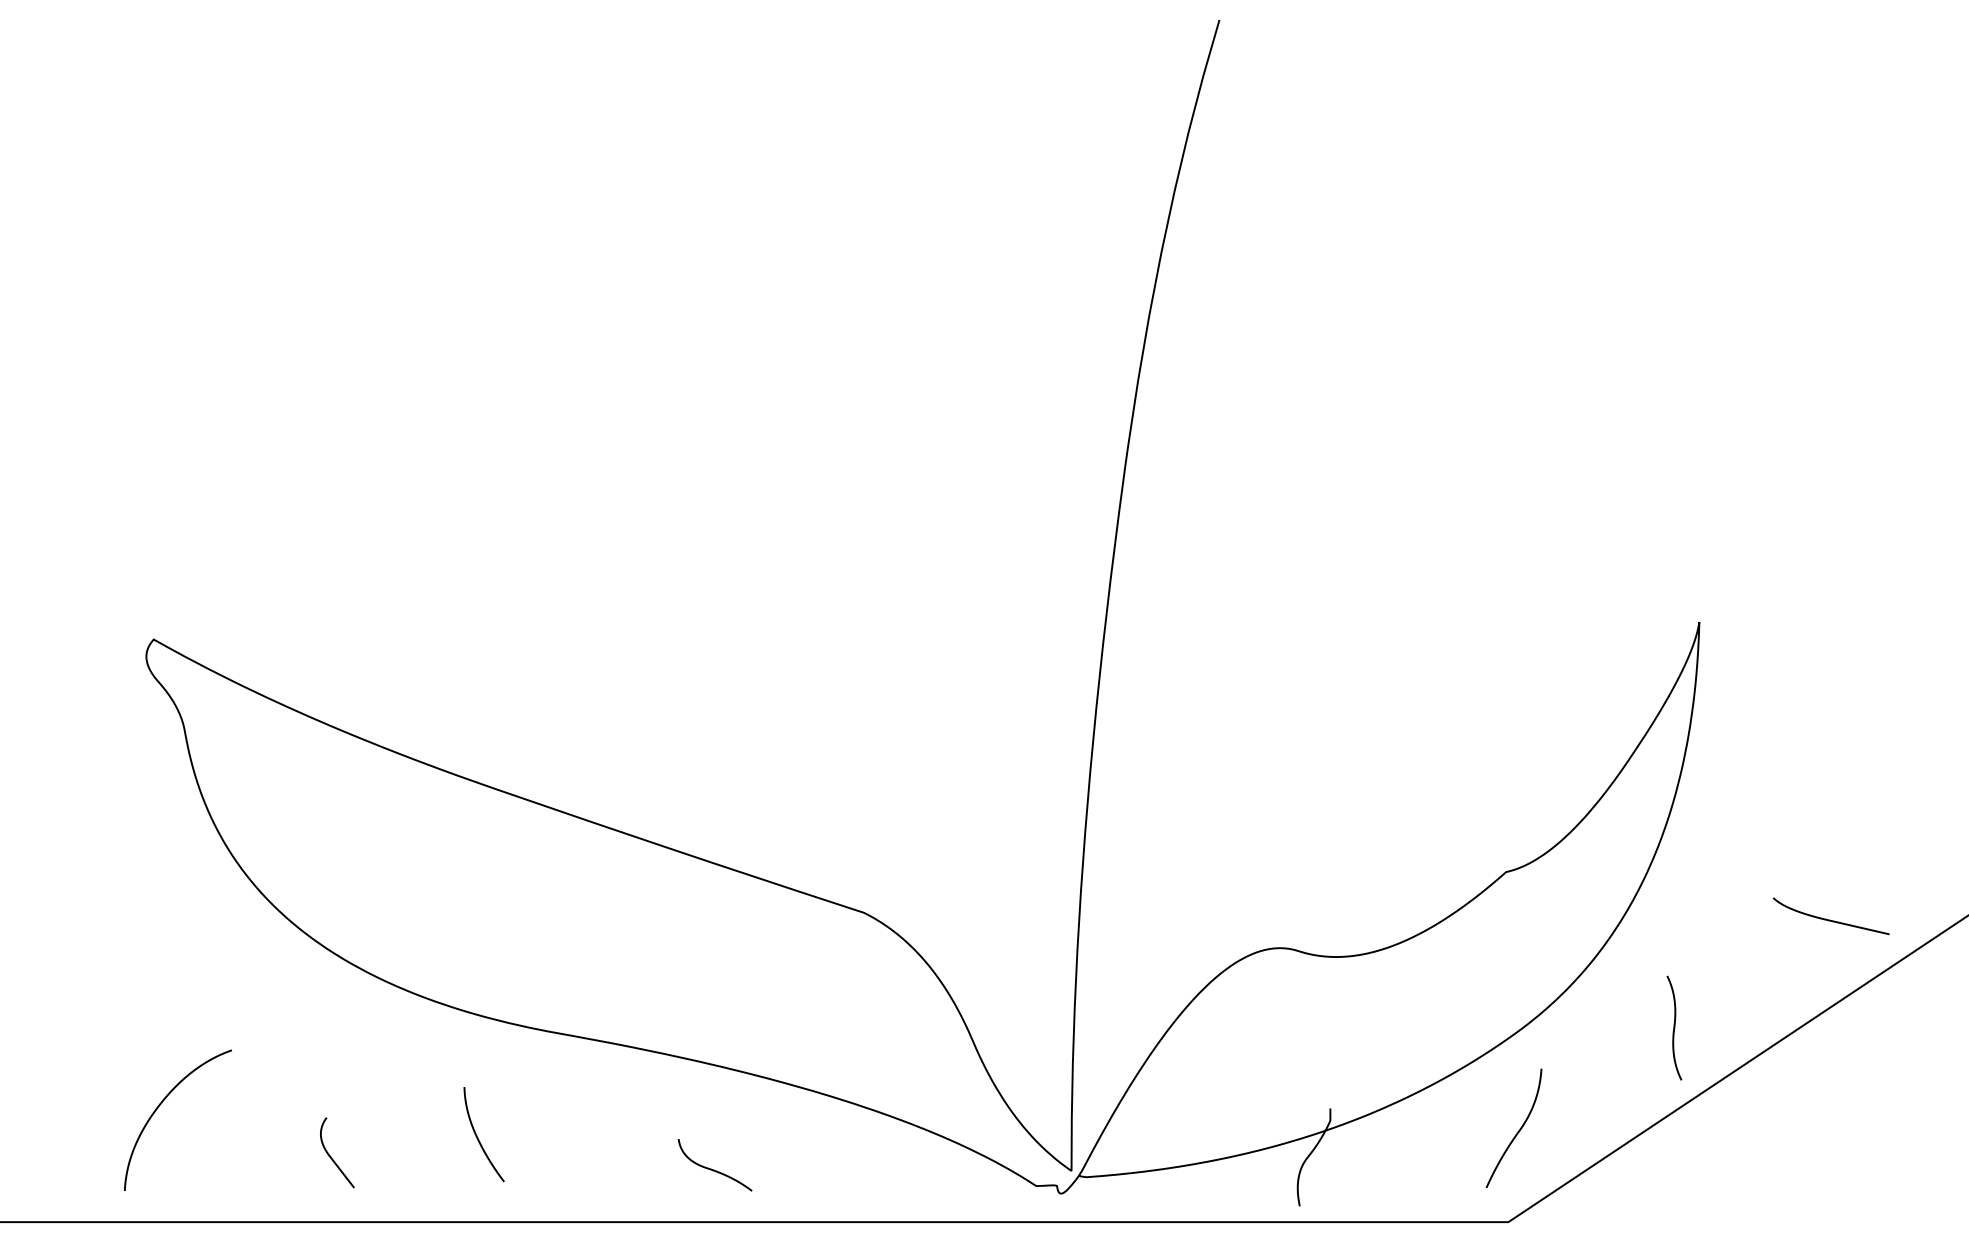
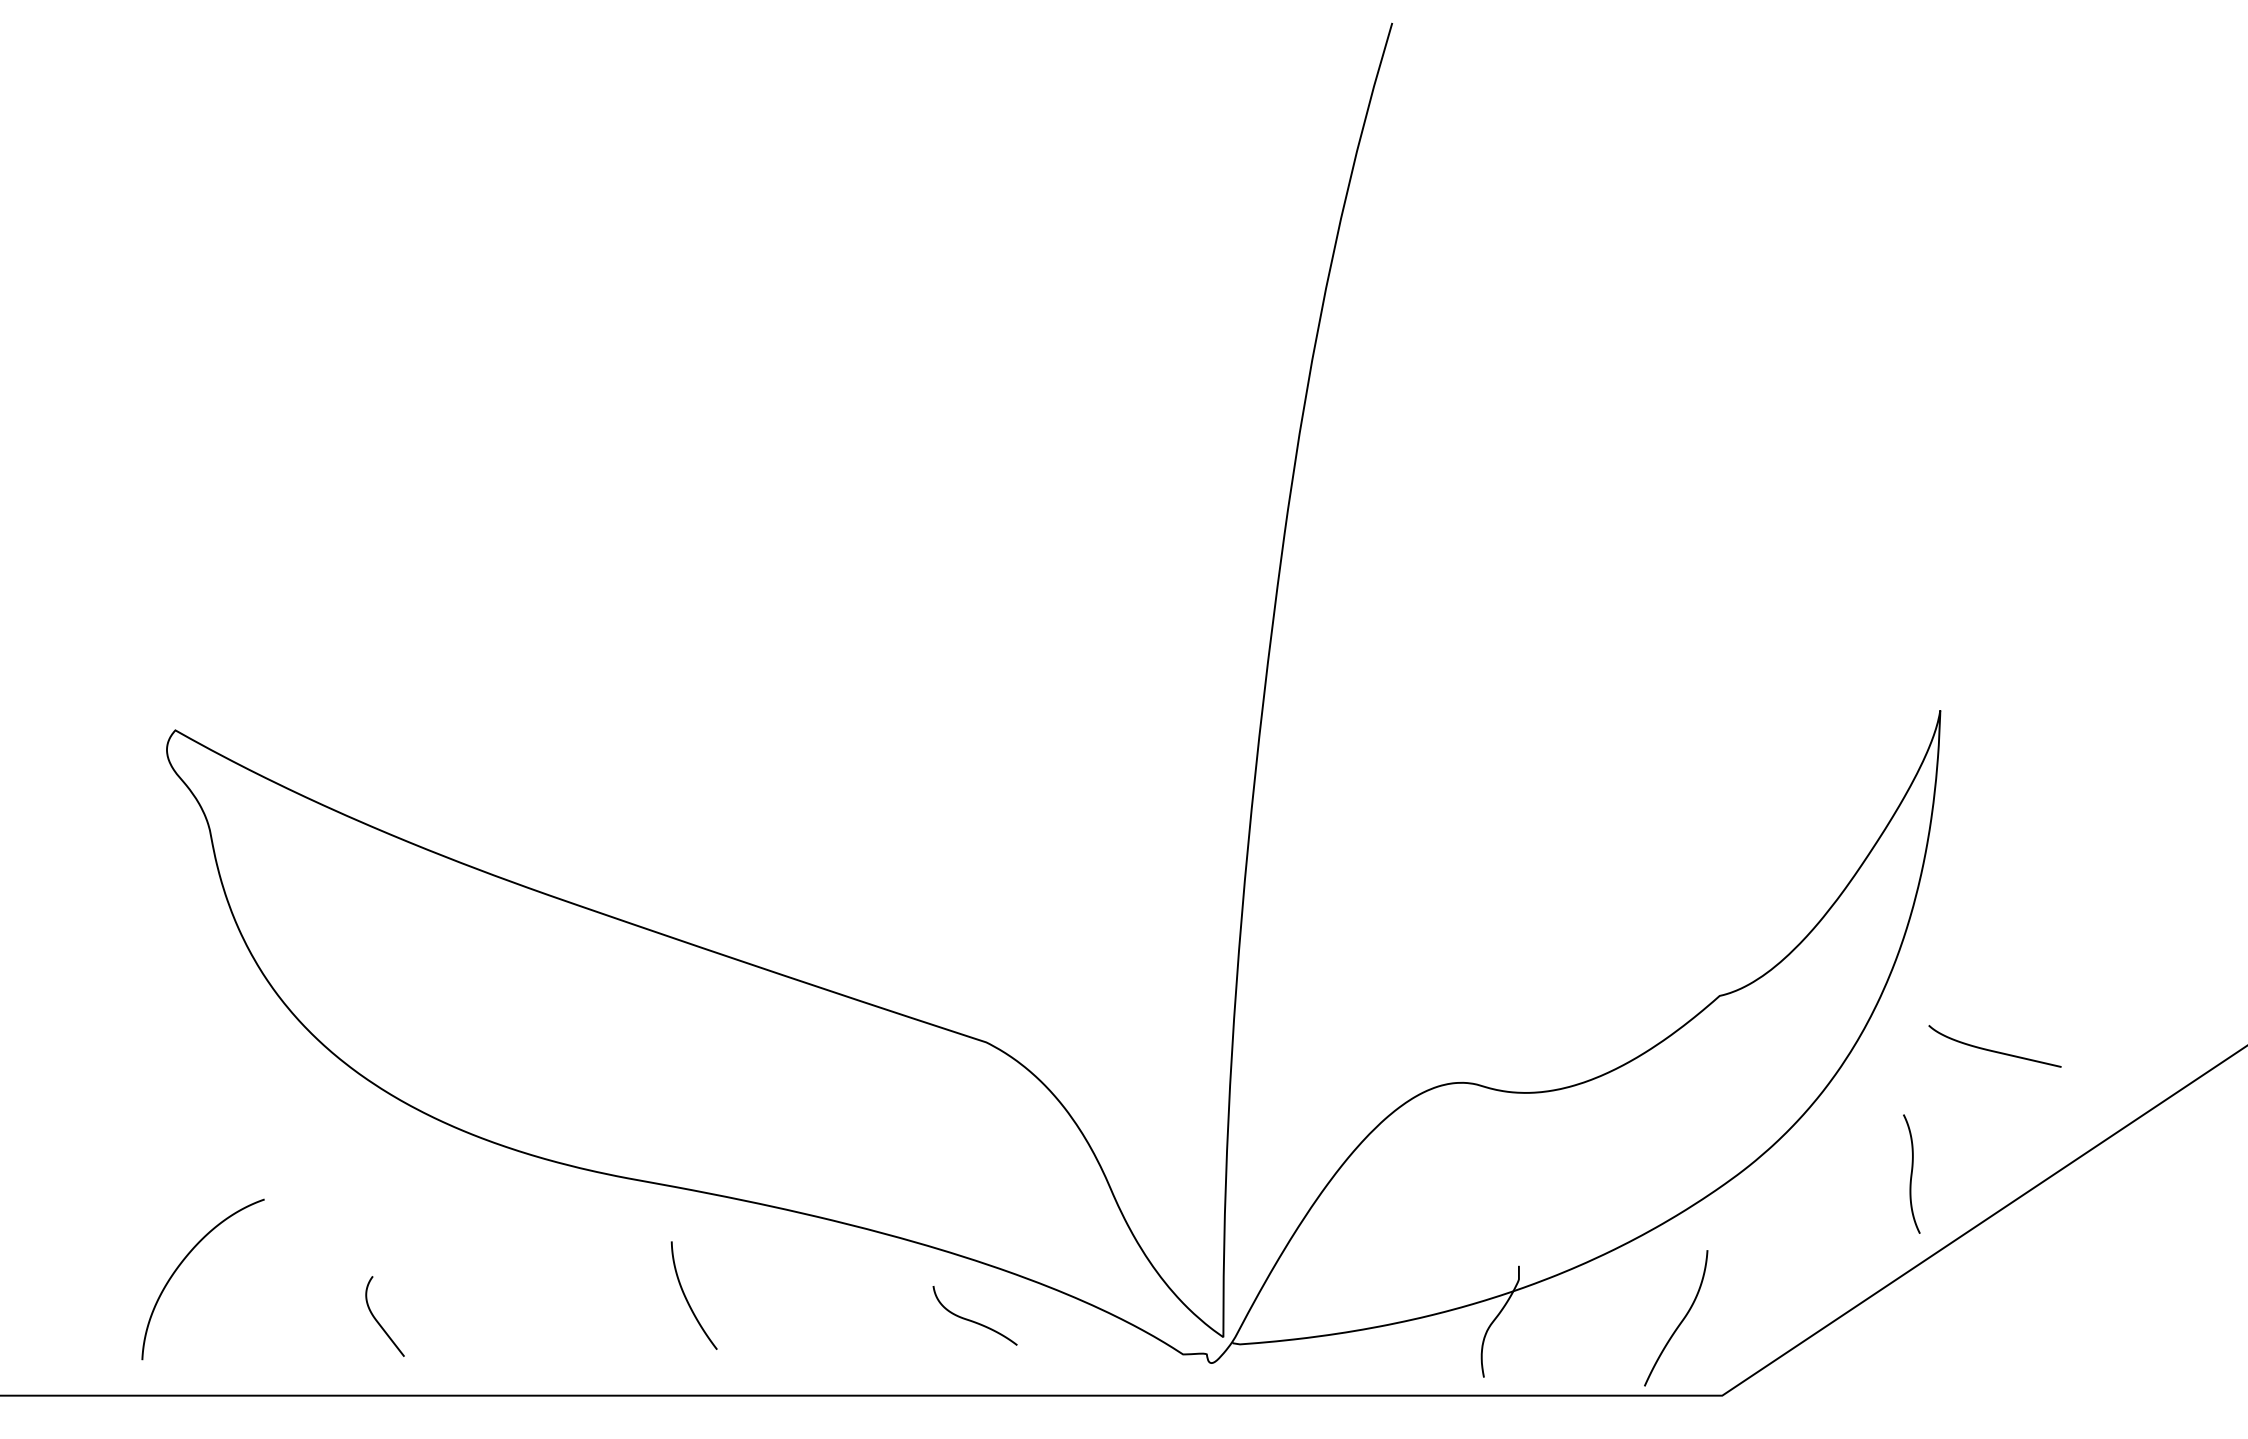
curve: (1830, 919) -> (1994, 1050), moved
curve: (1517, 1131) -> (1680, 1321), moved
curve: (478, 1137) -> (687, 1299), moved
curve: (714, 1169) -> (974, 1320), moved

